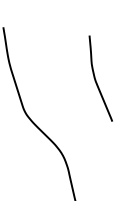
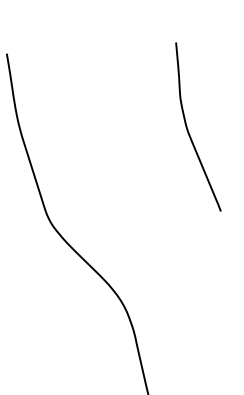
curve: (96, 79) -> (189, 128), moved

